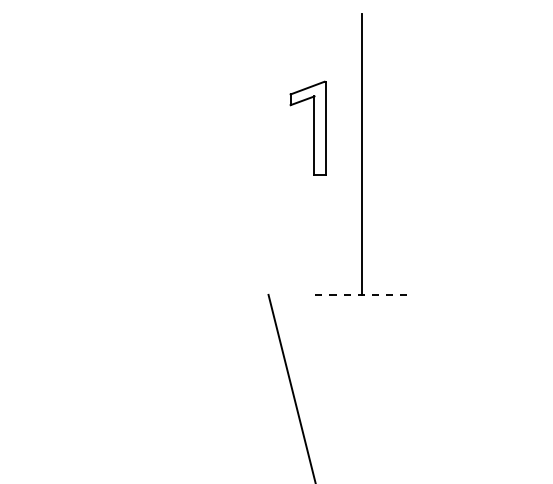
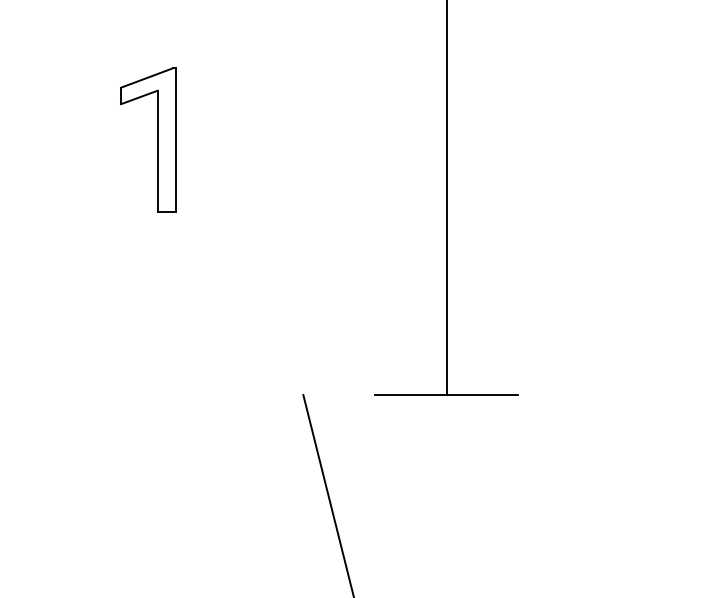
part: (307, 127) -> (146, 138), moved
line: (362, 294) -> (447, 394), dashed -> solid

